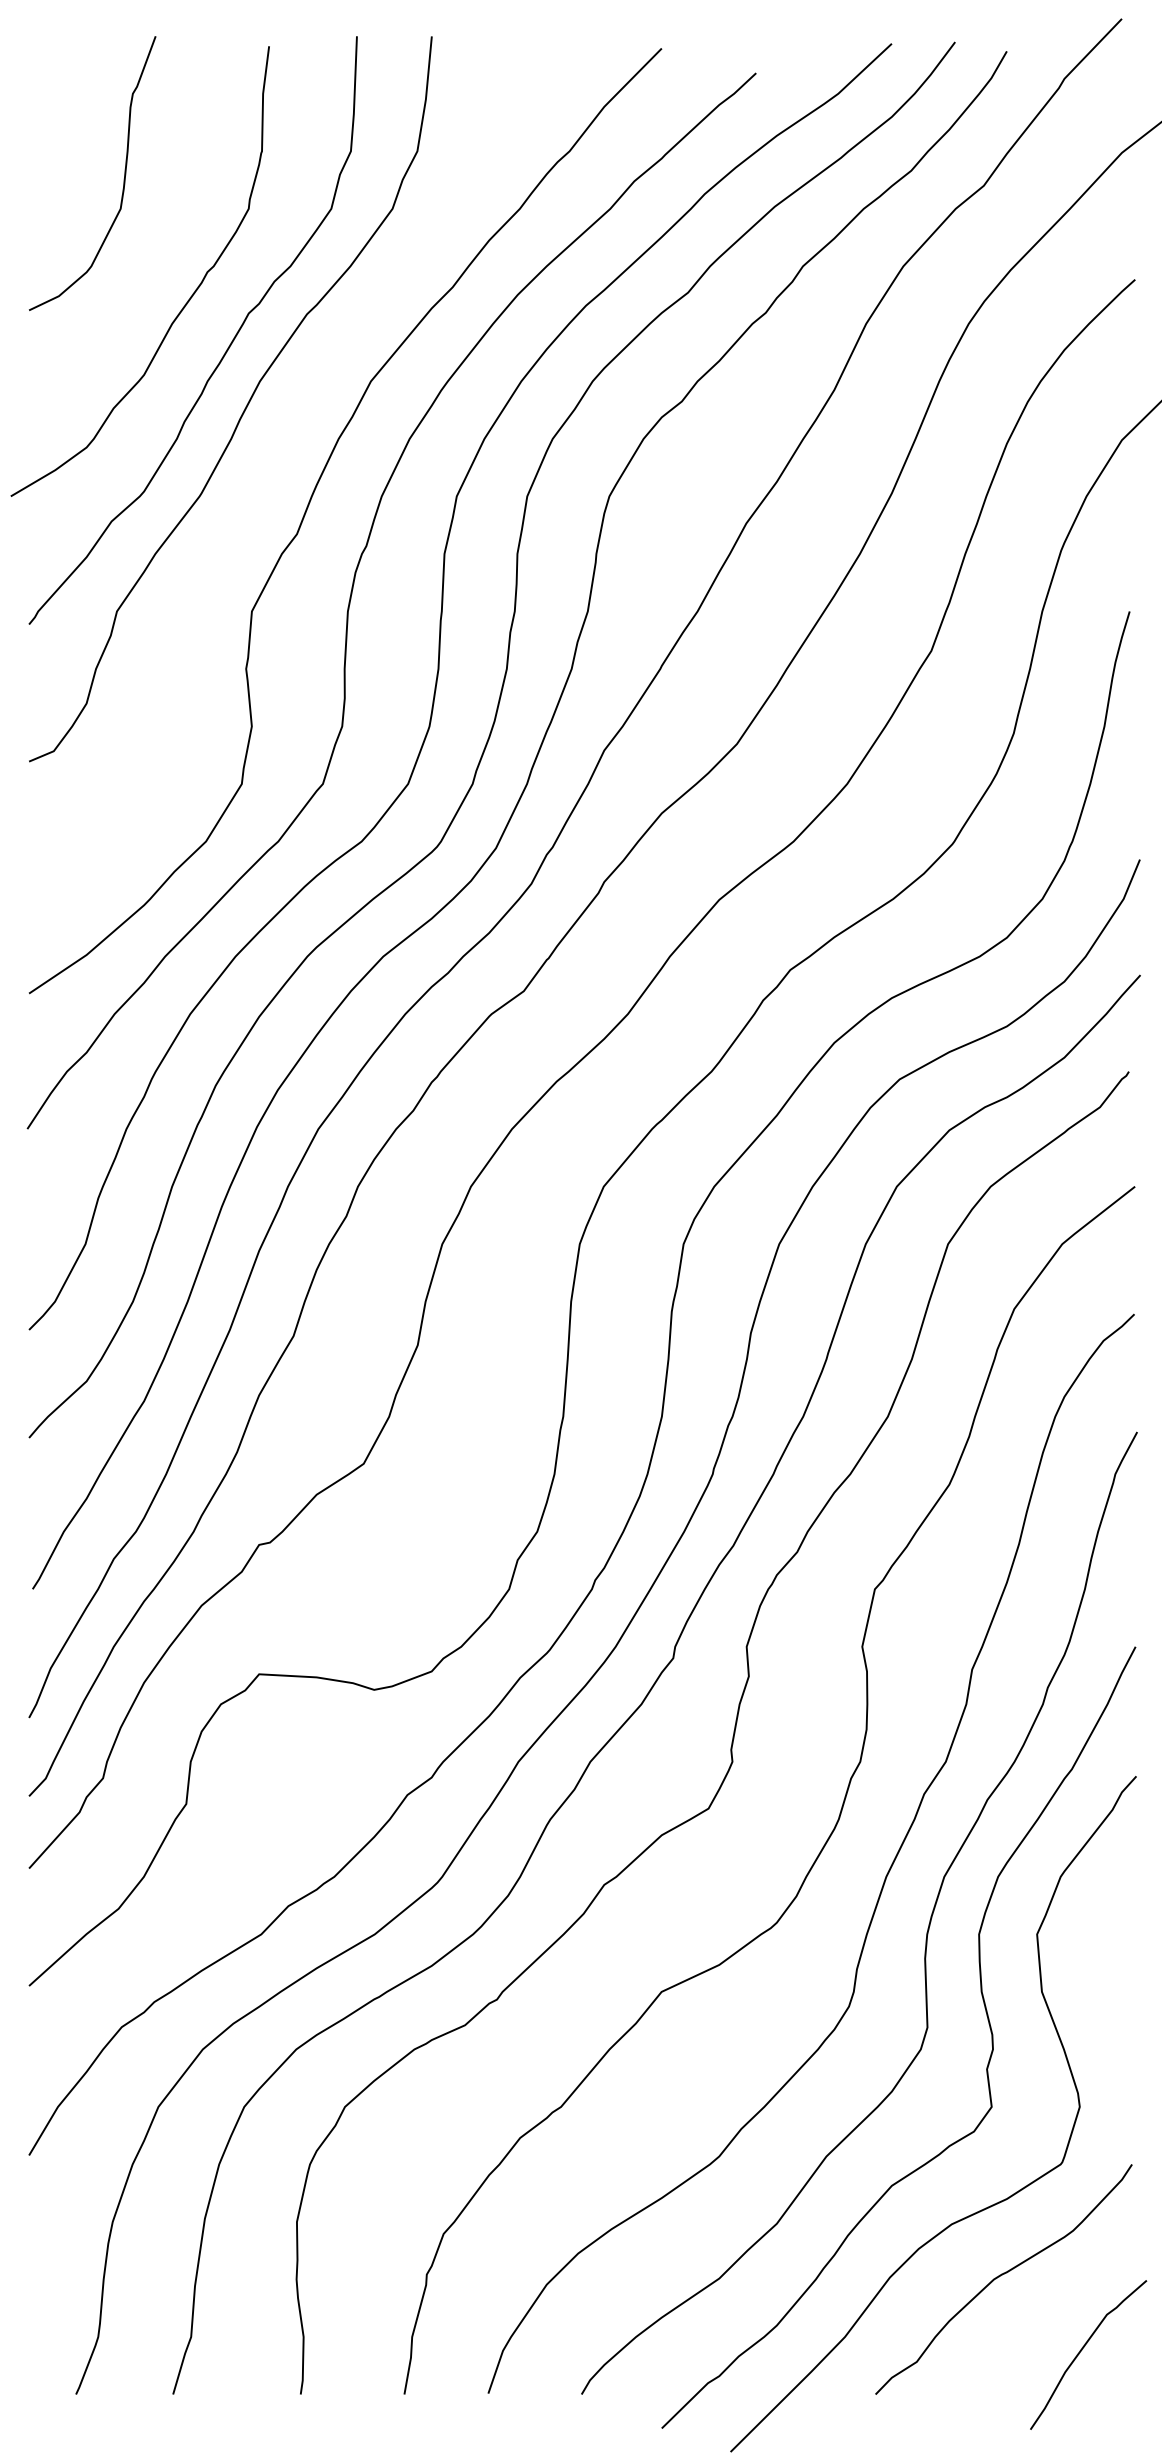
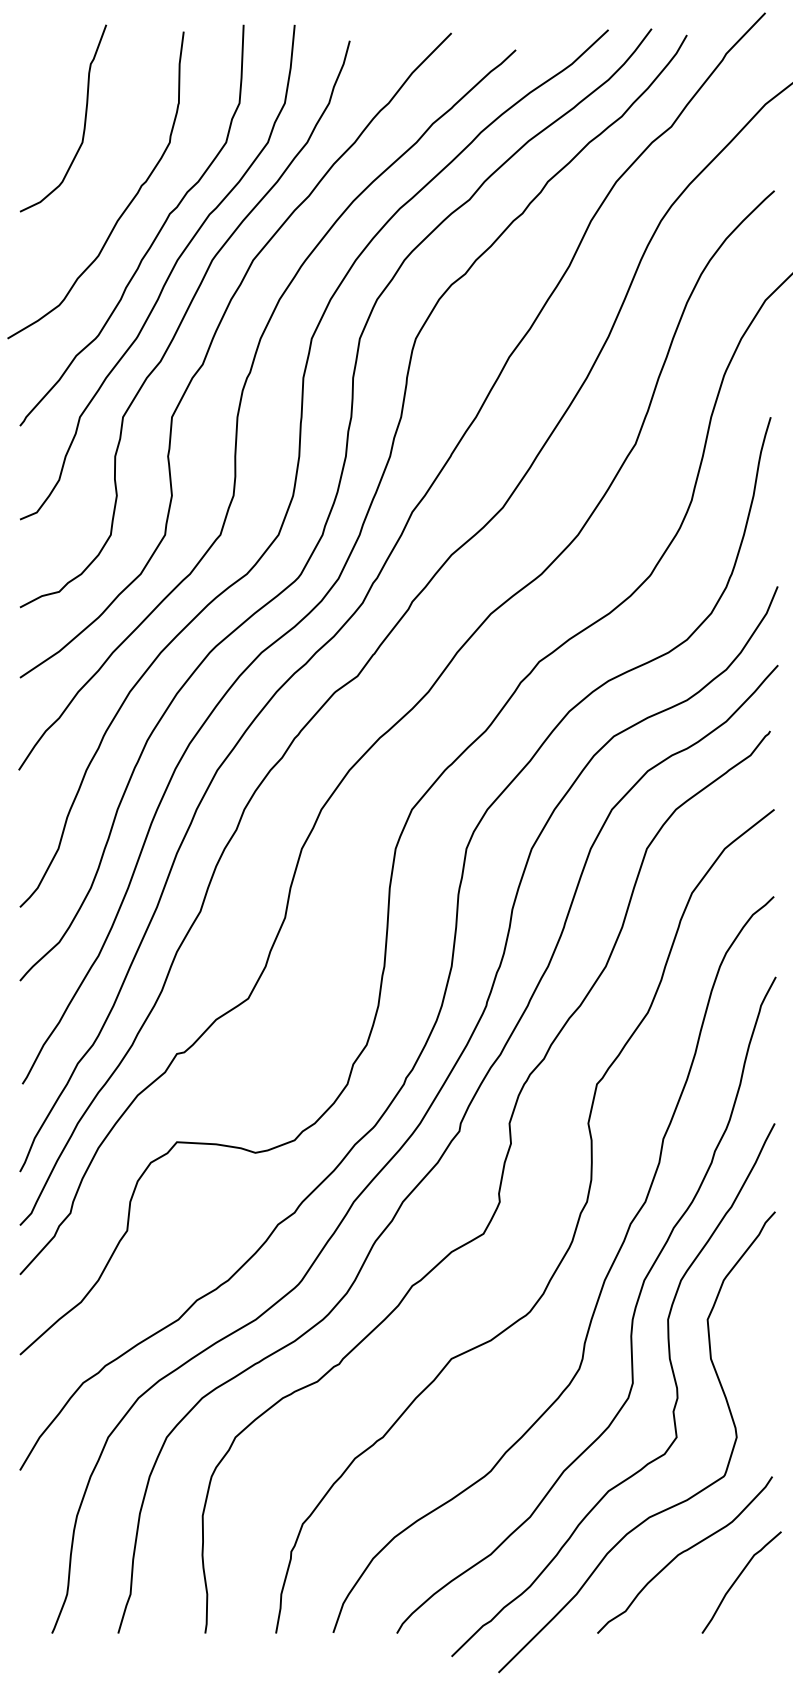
curve: (267, 472) -> (182, 322), added
curve: (1082, 2351) -> (737, 1580), moved

